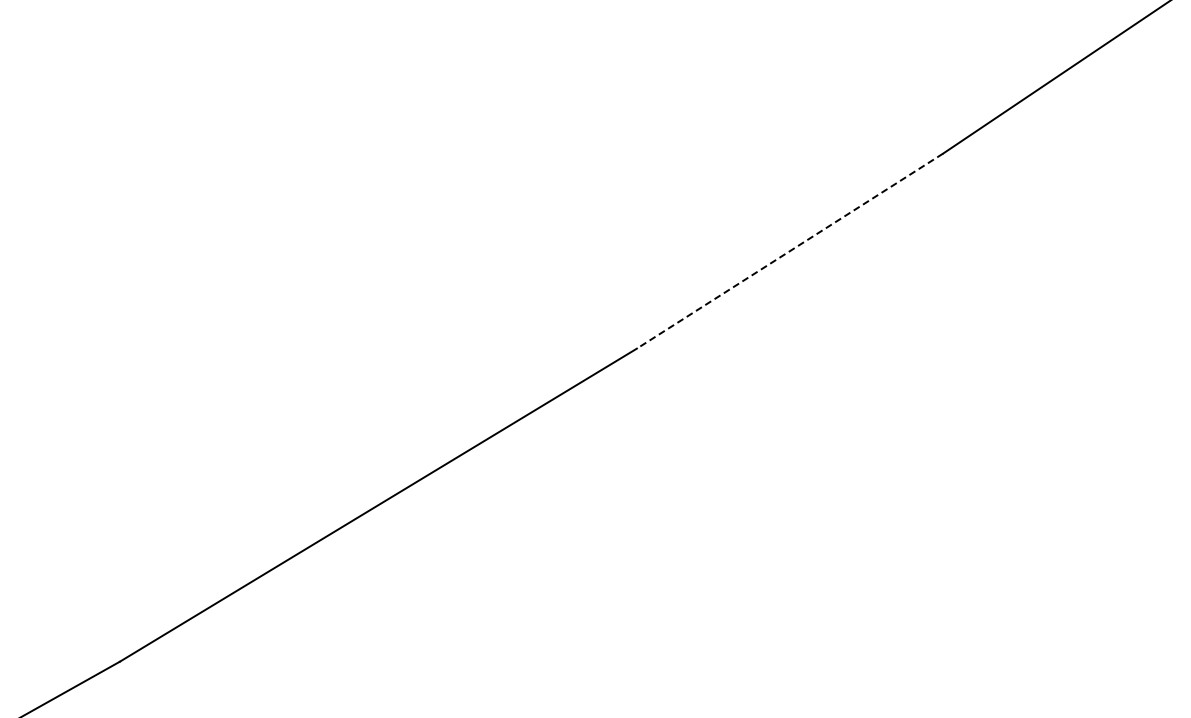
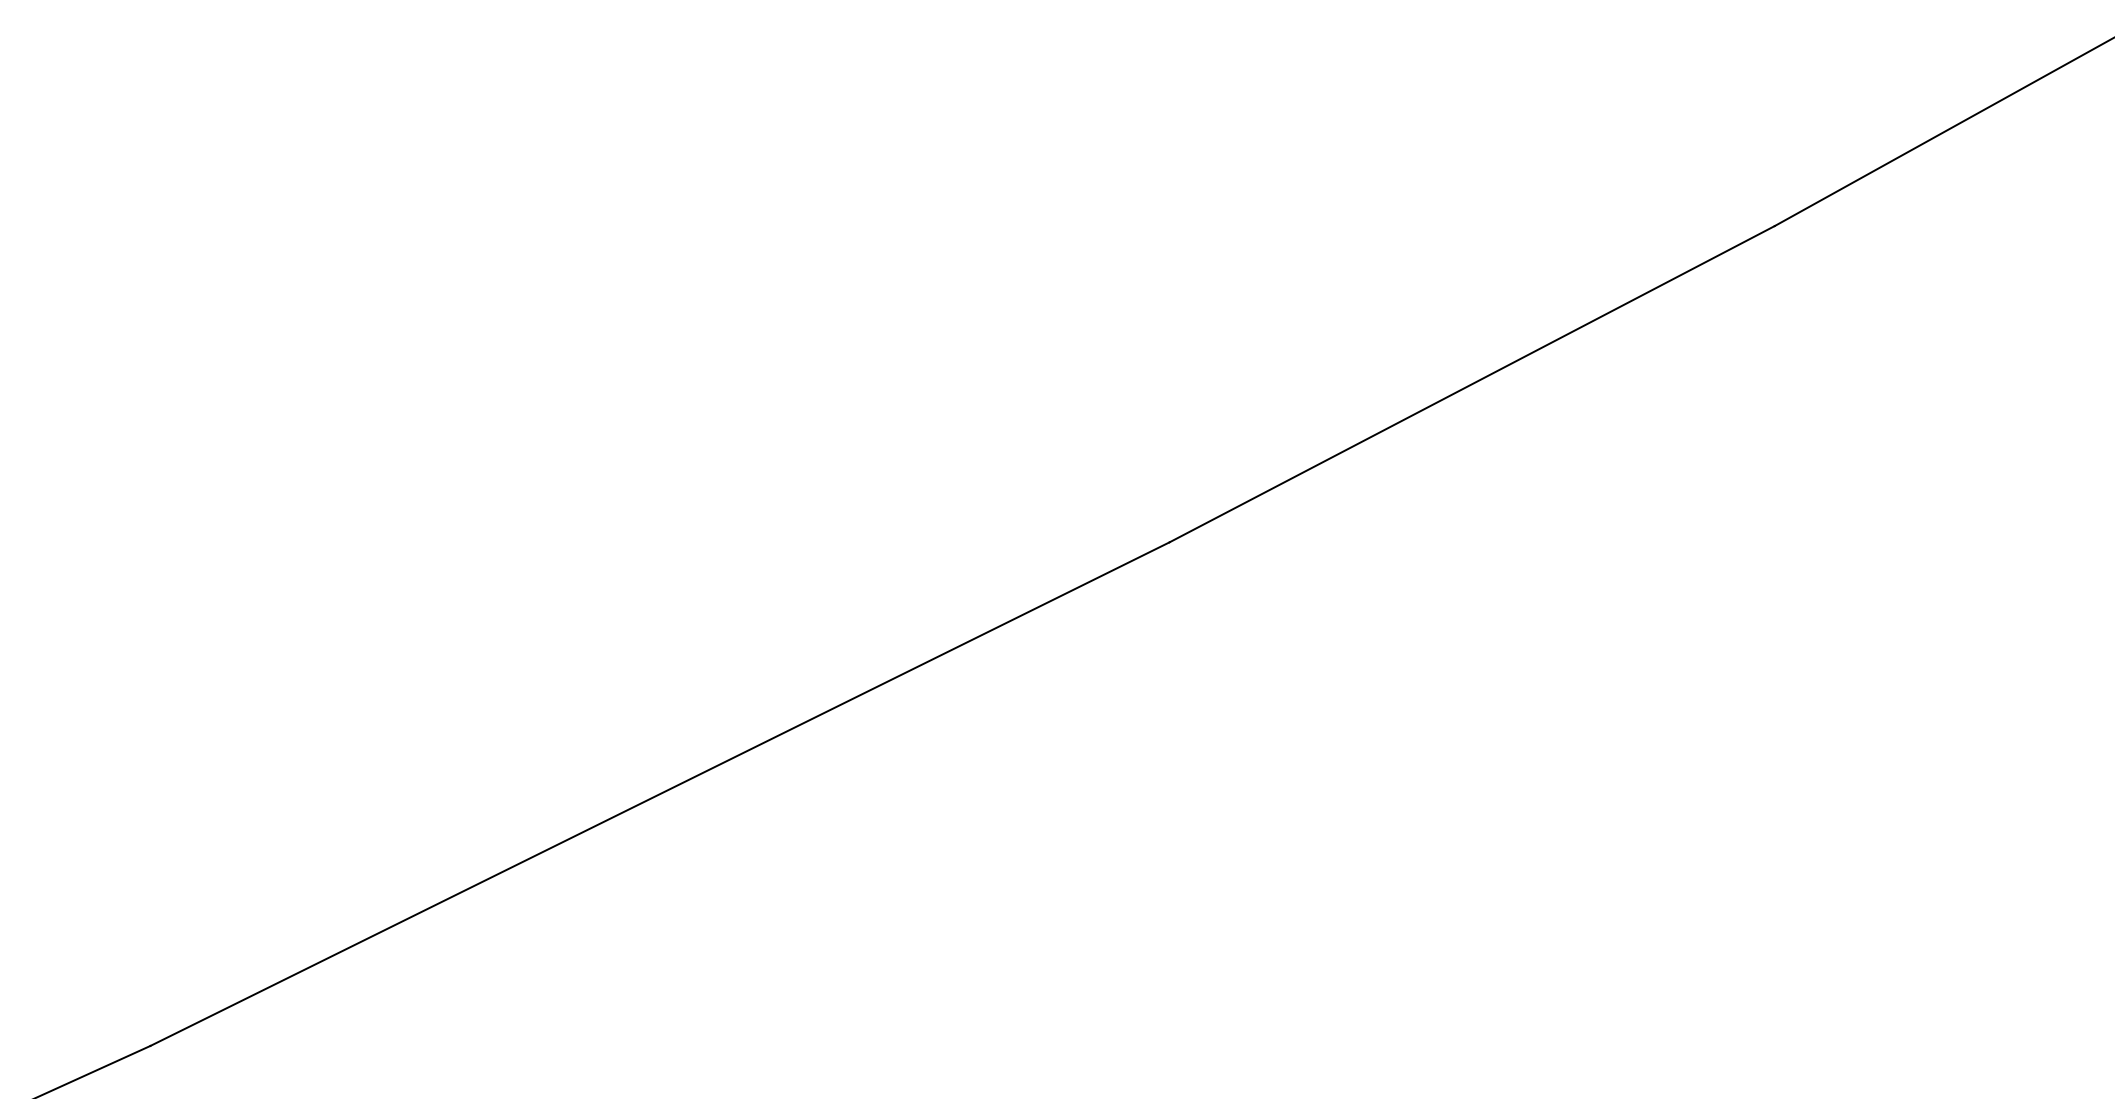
line: (790, 251) -> (1473, 384), dashed -> solid

